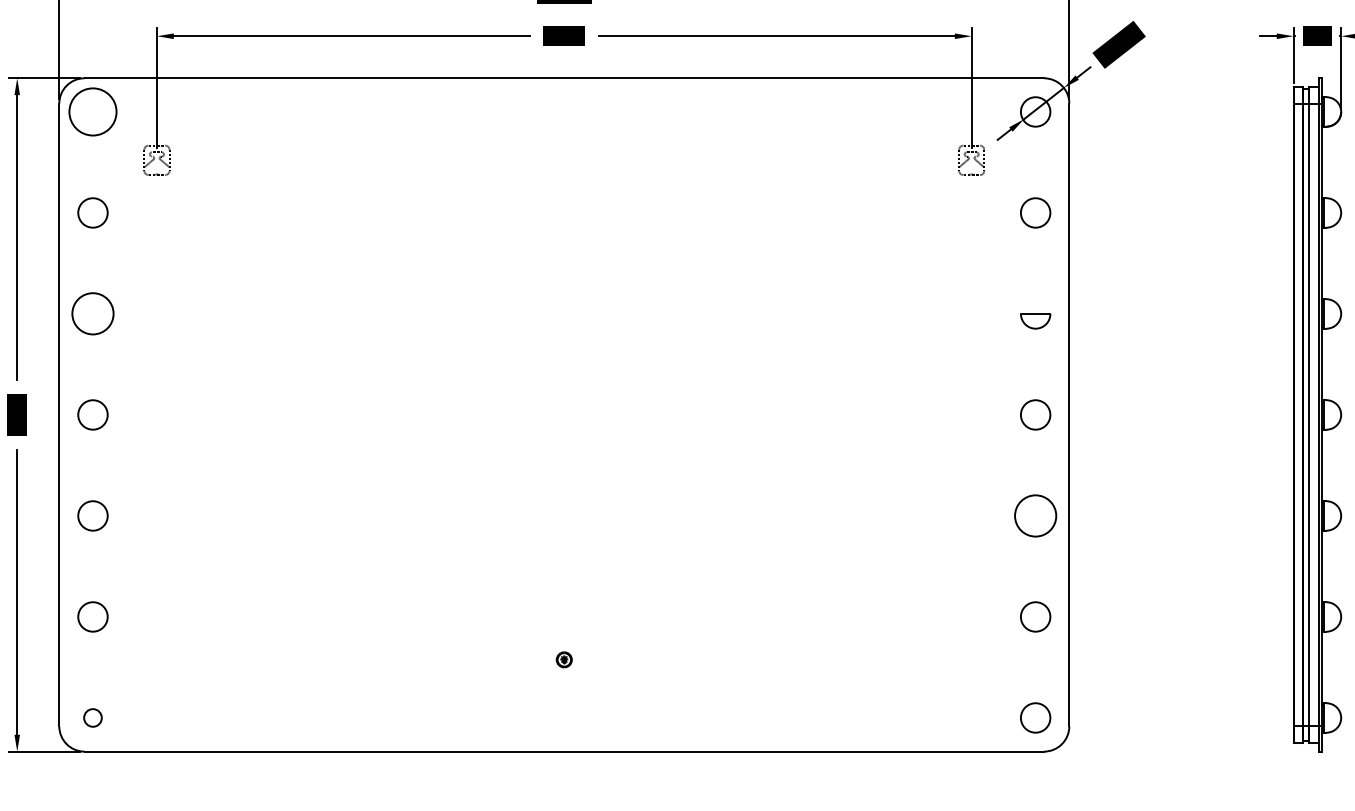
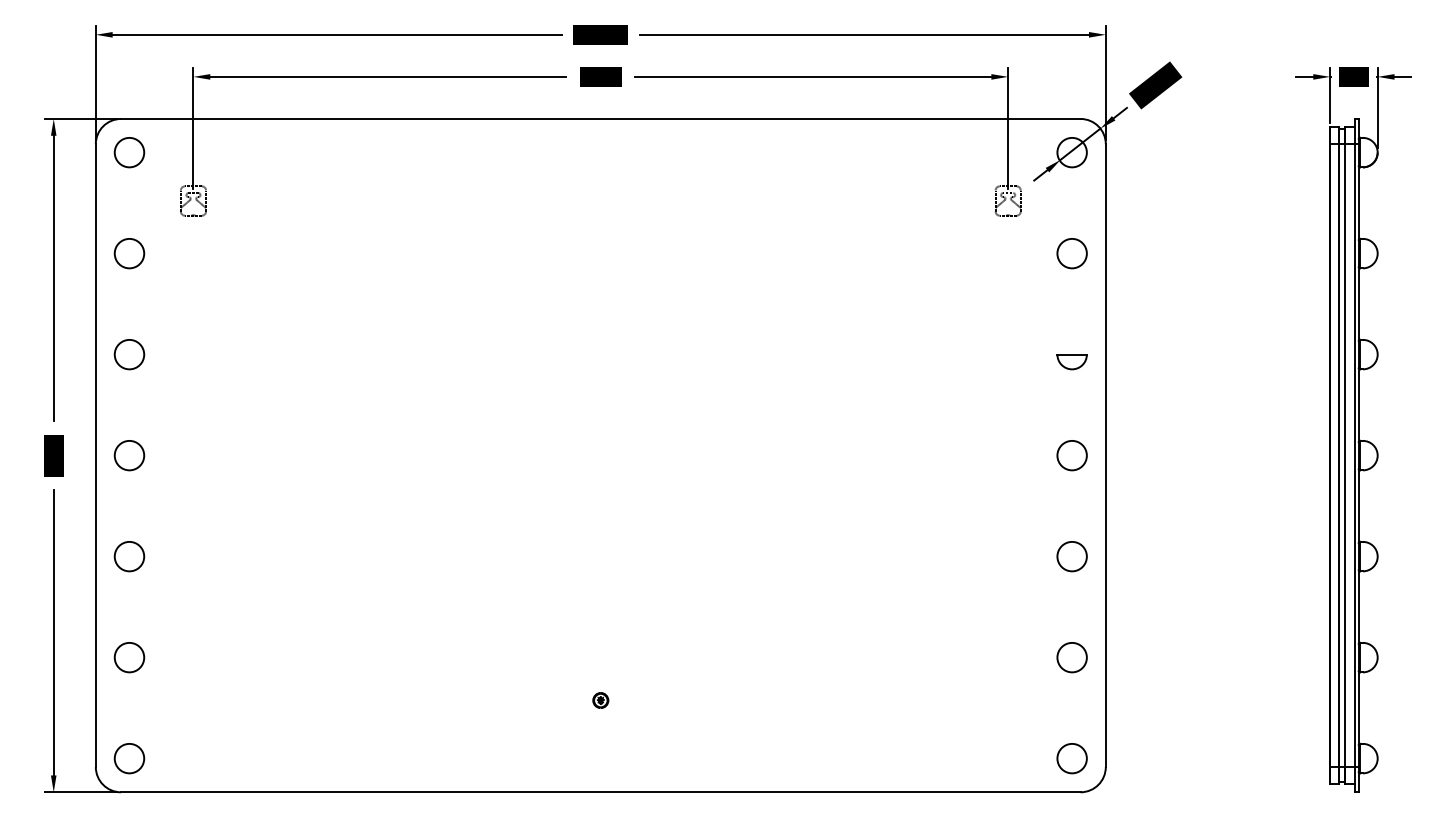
circle: (93, 111) -> (129, 152), size x0.62
circle: (93, 313) -> (129, 354), size x0.71
circle: (1035, 515) -> (1071, 556), size x0.71
circle: (93, 717) -> (129, 758), size x1.67

